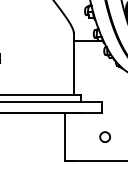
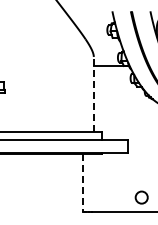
line: (73, 63) -> (93, 93), solid -> dashed
line: (65, 137) -> (83, 183), solid -> dashed
circle: (104, 137) -> (141, 197), moved

